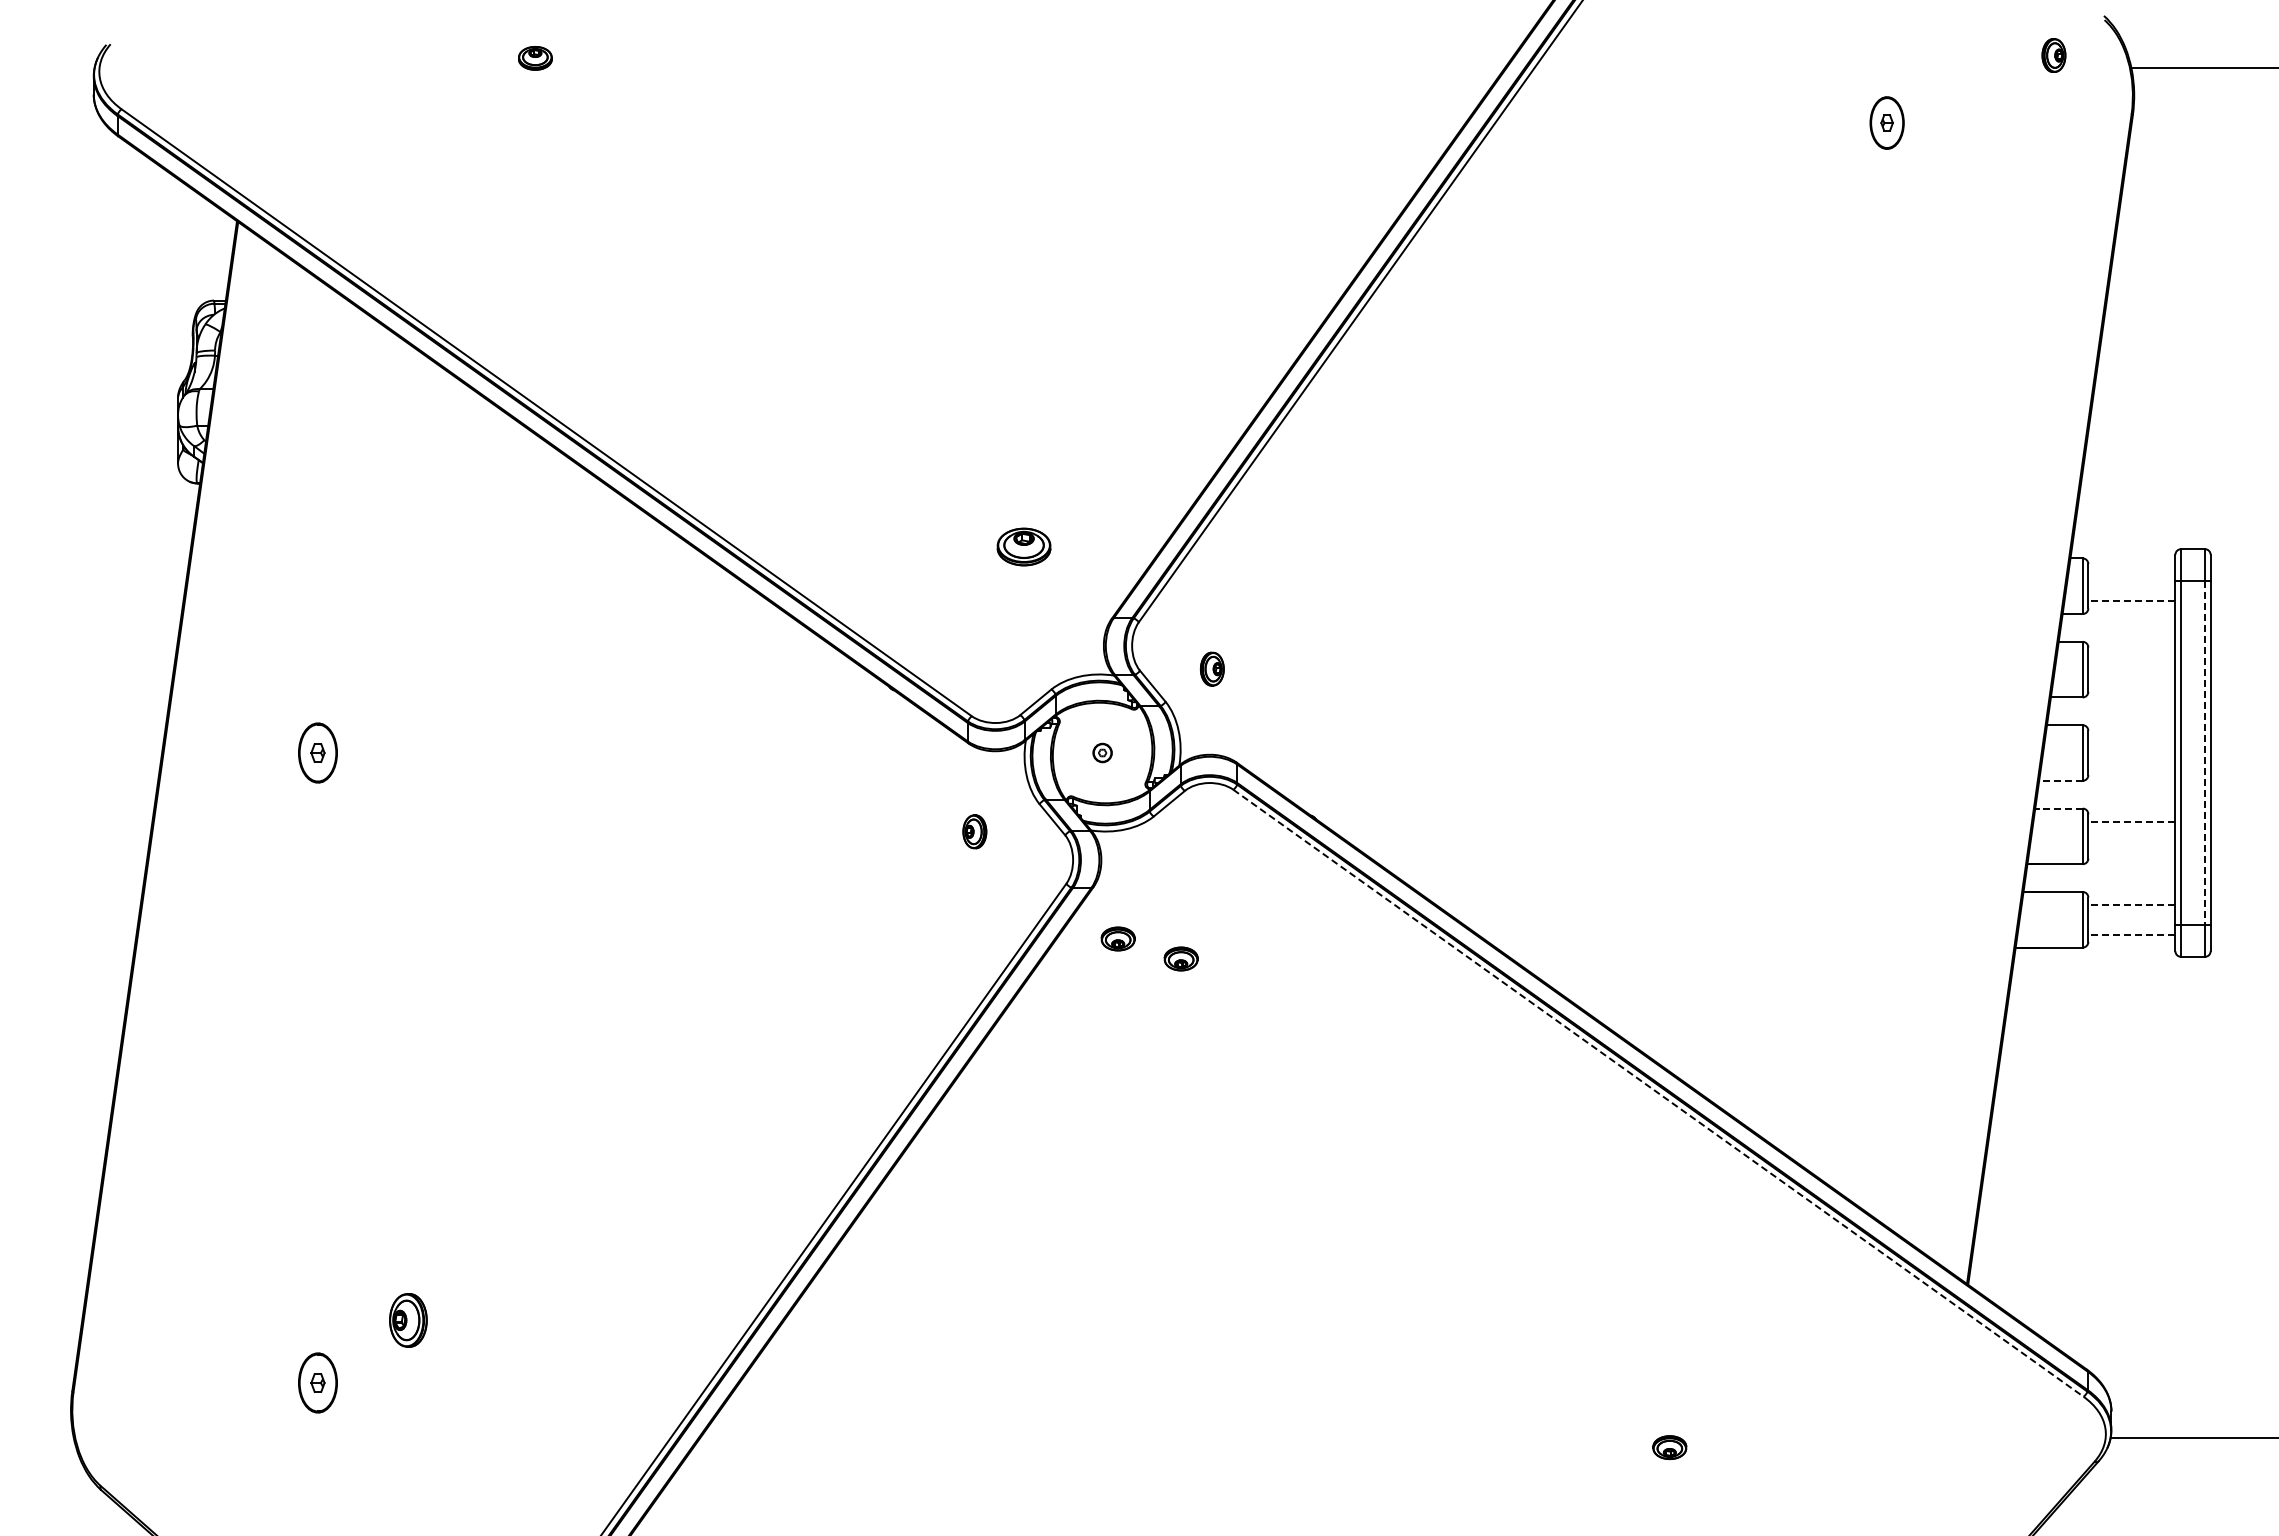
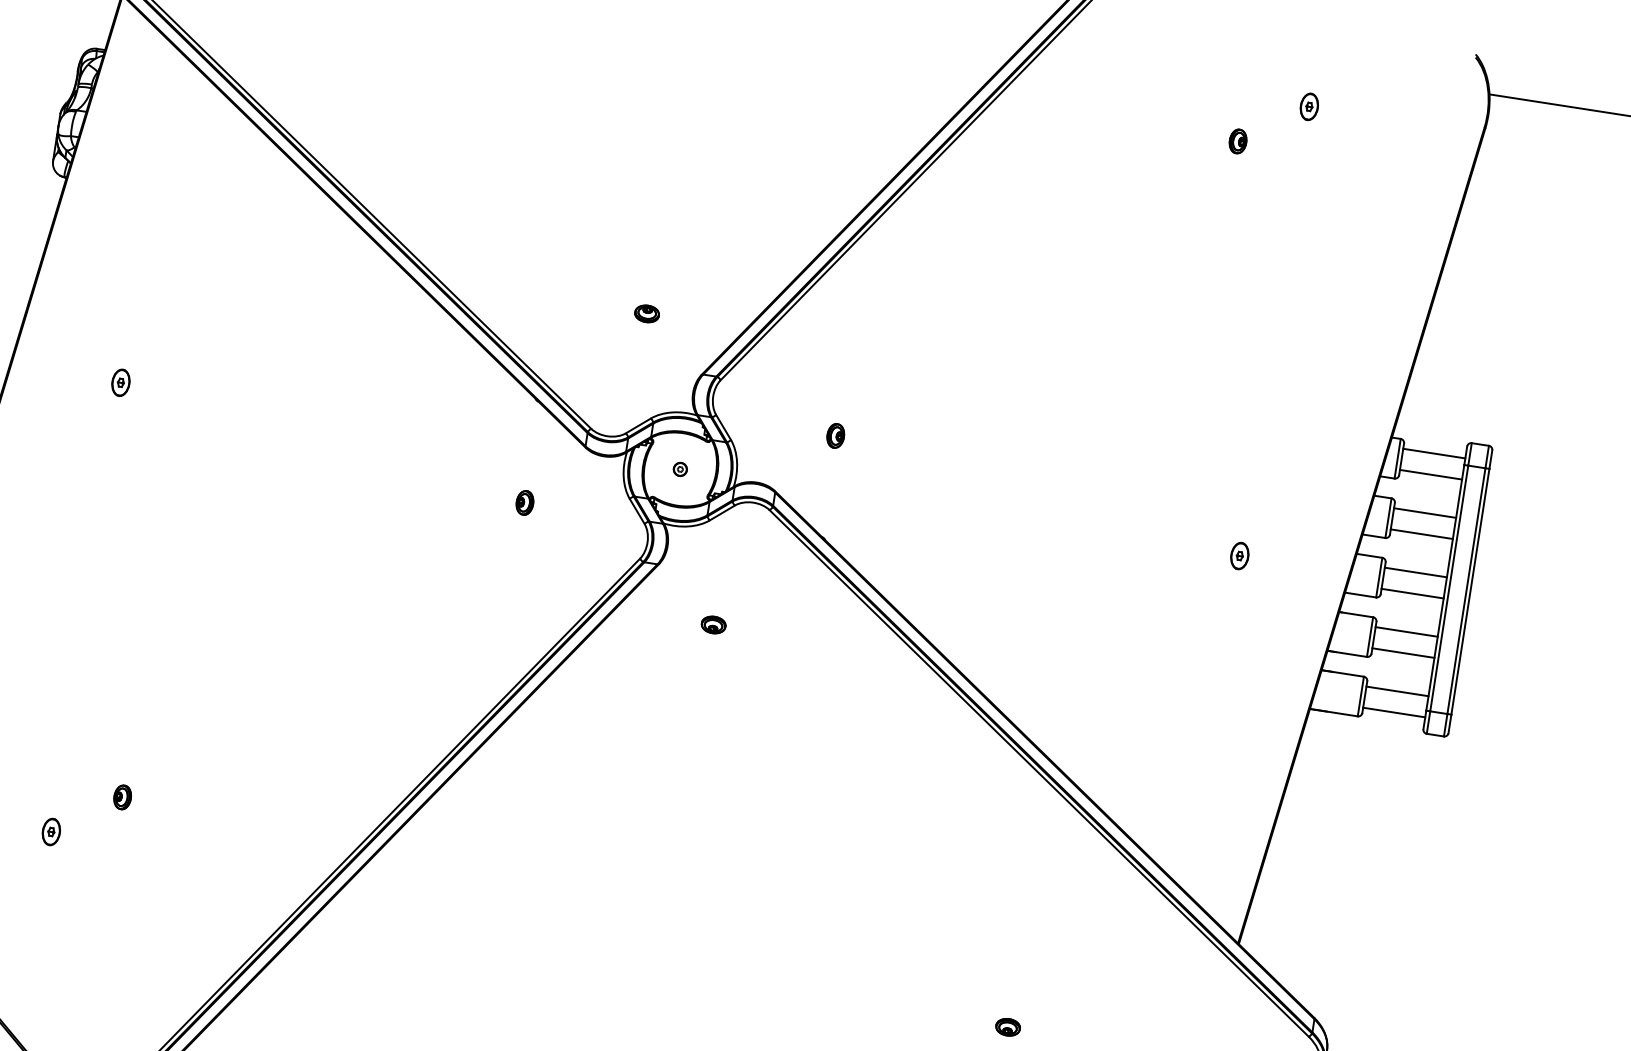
part: (2053, 55) -> (1237, 141), moved
part: (1887, 122) -> (1309, 106), size x0.71
part: (1023, 546) -> (646, 313), size x0.62
line: (2131, 571) -> (1434, 453), added
line: (2131, 601) -> (1430, 474), dashed -> solid
line: (2131, 654) -> (1424, 512), added
part: (1212, 668) -> (835, 435), moved
line: (2131, 684) -> (1421, 534), added
line: (2131, 738) -> (1415, 572), added
part: (317, 752) -> (120, 382), size x0.62
part: (1887, 752) -> (1240, 555), added
line: (2205, 753) -> (1466, 591), dashed -> solid
line: (2131, 767) -> (1412, 593), added
line: (2060, 780) -> (1360, 594), dashed -> solid
line: (2059, 808) -> (1356, 614), dashed -> solid
line: (2131, 821) -> (1406, 631), dashed -> solid
part: (974, 831) -> (524, 502), moved
line: (2131, 851) -> (1403, 653), added
line: (2131, 904) -> (1397, 691), dashed -> solid
line: (2131, 934) -> (1393, 712), dashed -> solid
part: (1117, 938) -> (670, 603), removed
line: (1658, 1093) -> (1039, 773), dashed -> solid
part: (407, 1320) -> (122, 797), size x0.62
part: (317, 1382) -> (51, 831), size x0.62

